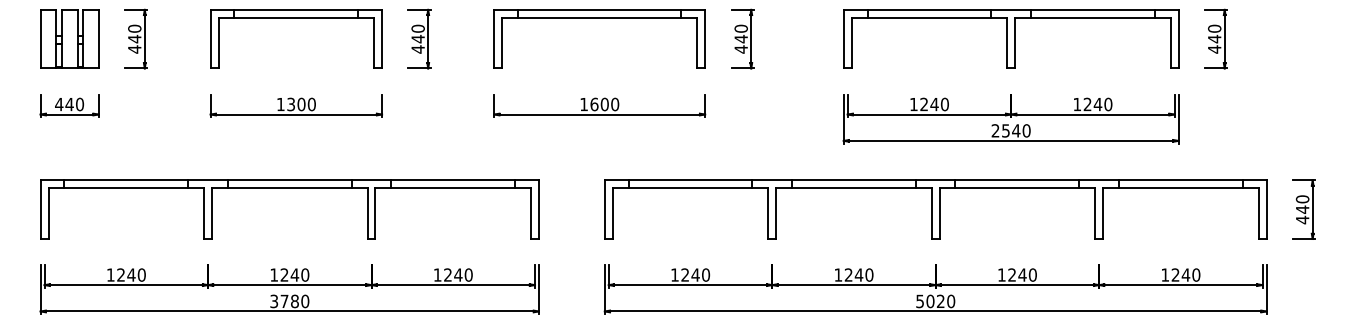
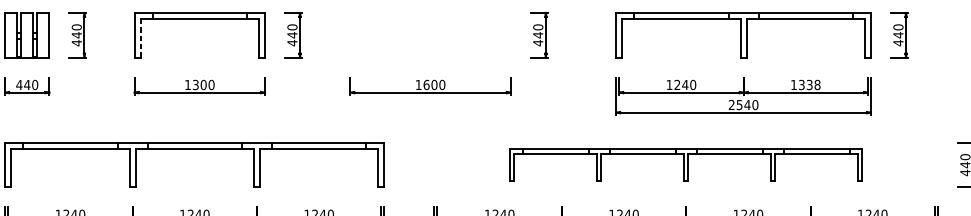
part: (599, 18) -> (430, 19), removed
line: (218, 43) -> (140, 38), solid -> dashed
text: (1097, 104) -> (809, 84), 1240 -> 1338
part: (935, 209) -> (686, 164), size x0.7

